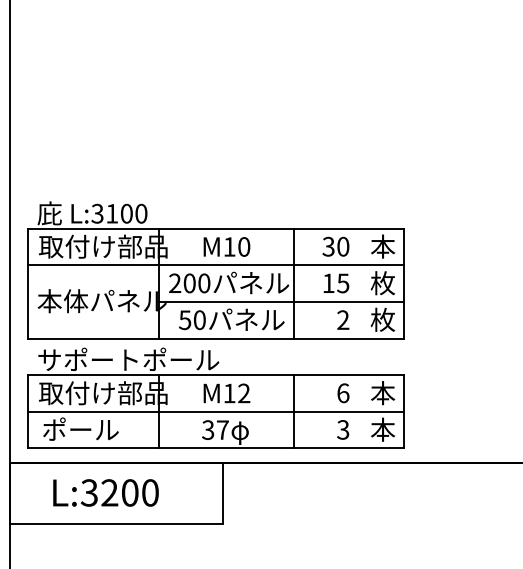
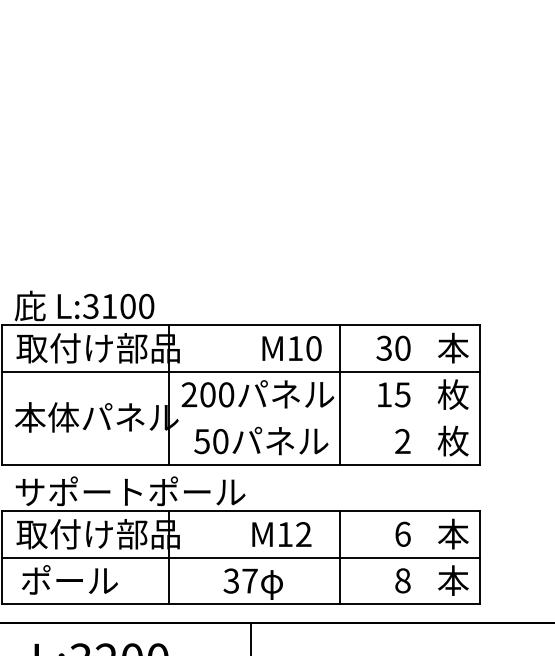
text: (226, 246) -> (291, 348), moved
line: (280, 301) -> (323, 417), removed
text: (226, 393) -> (281, 534), moved
text: (343, 429) -> (403, 580), 3 -> 8

